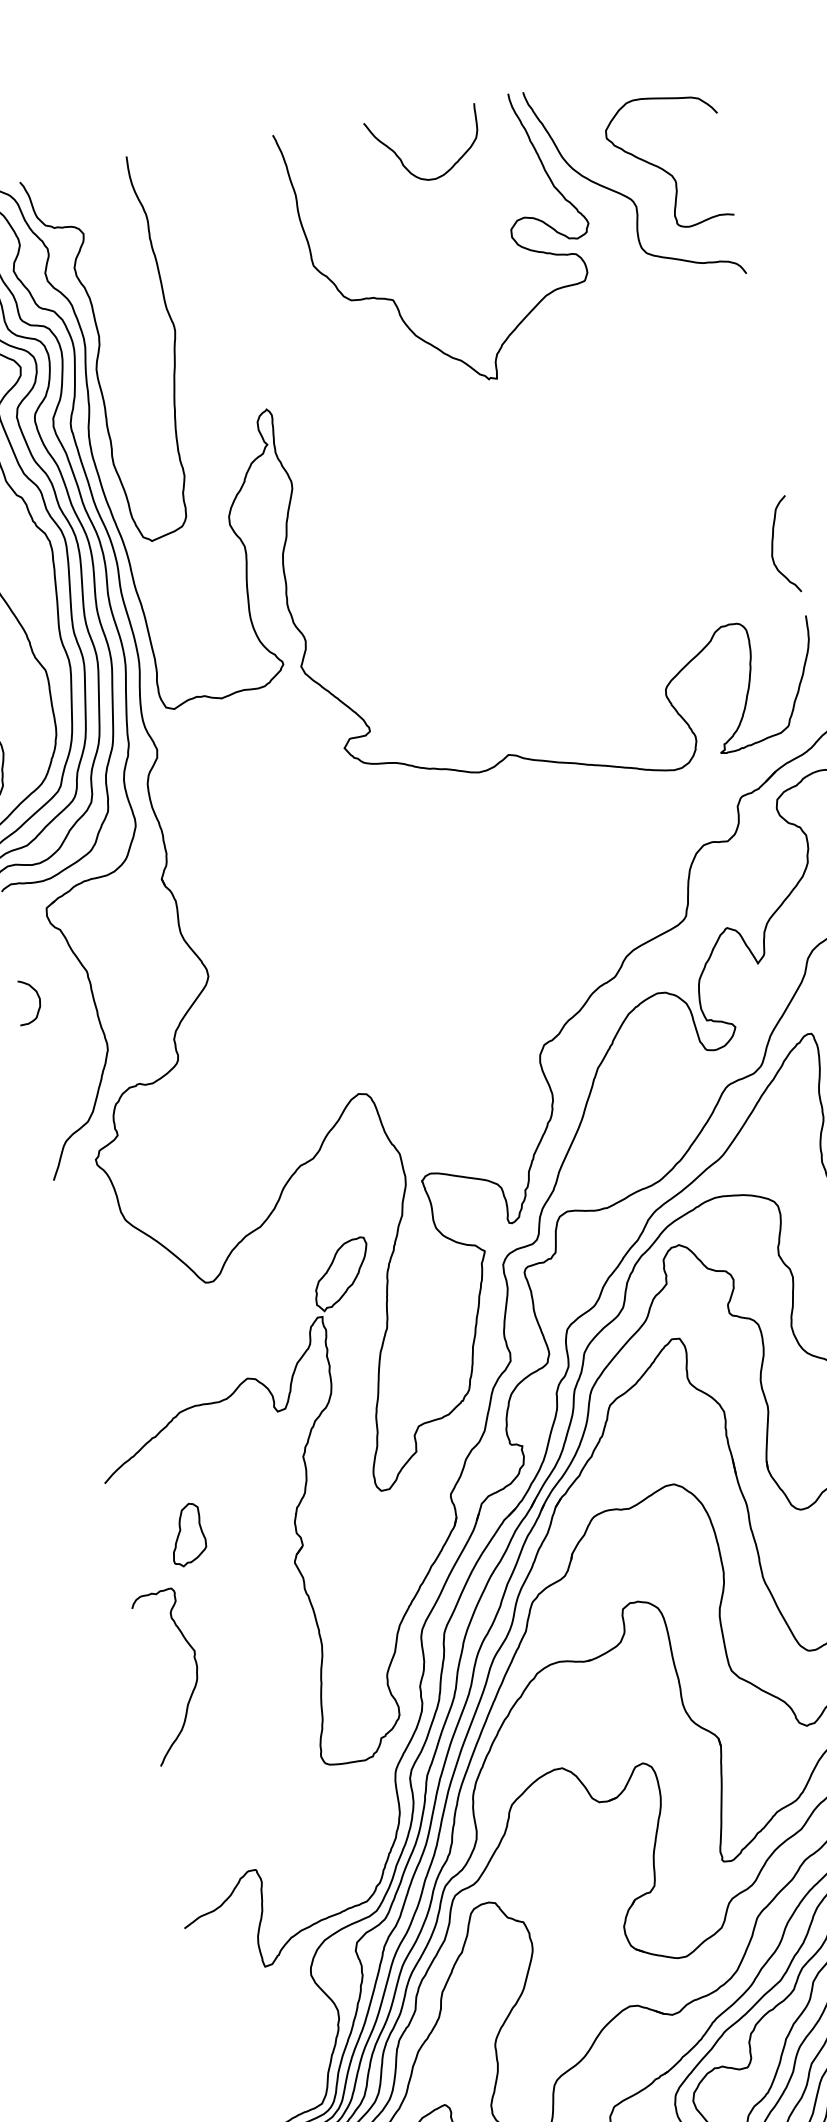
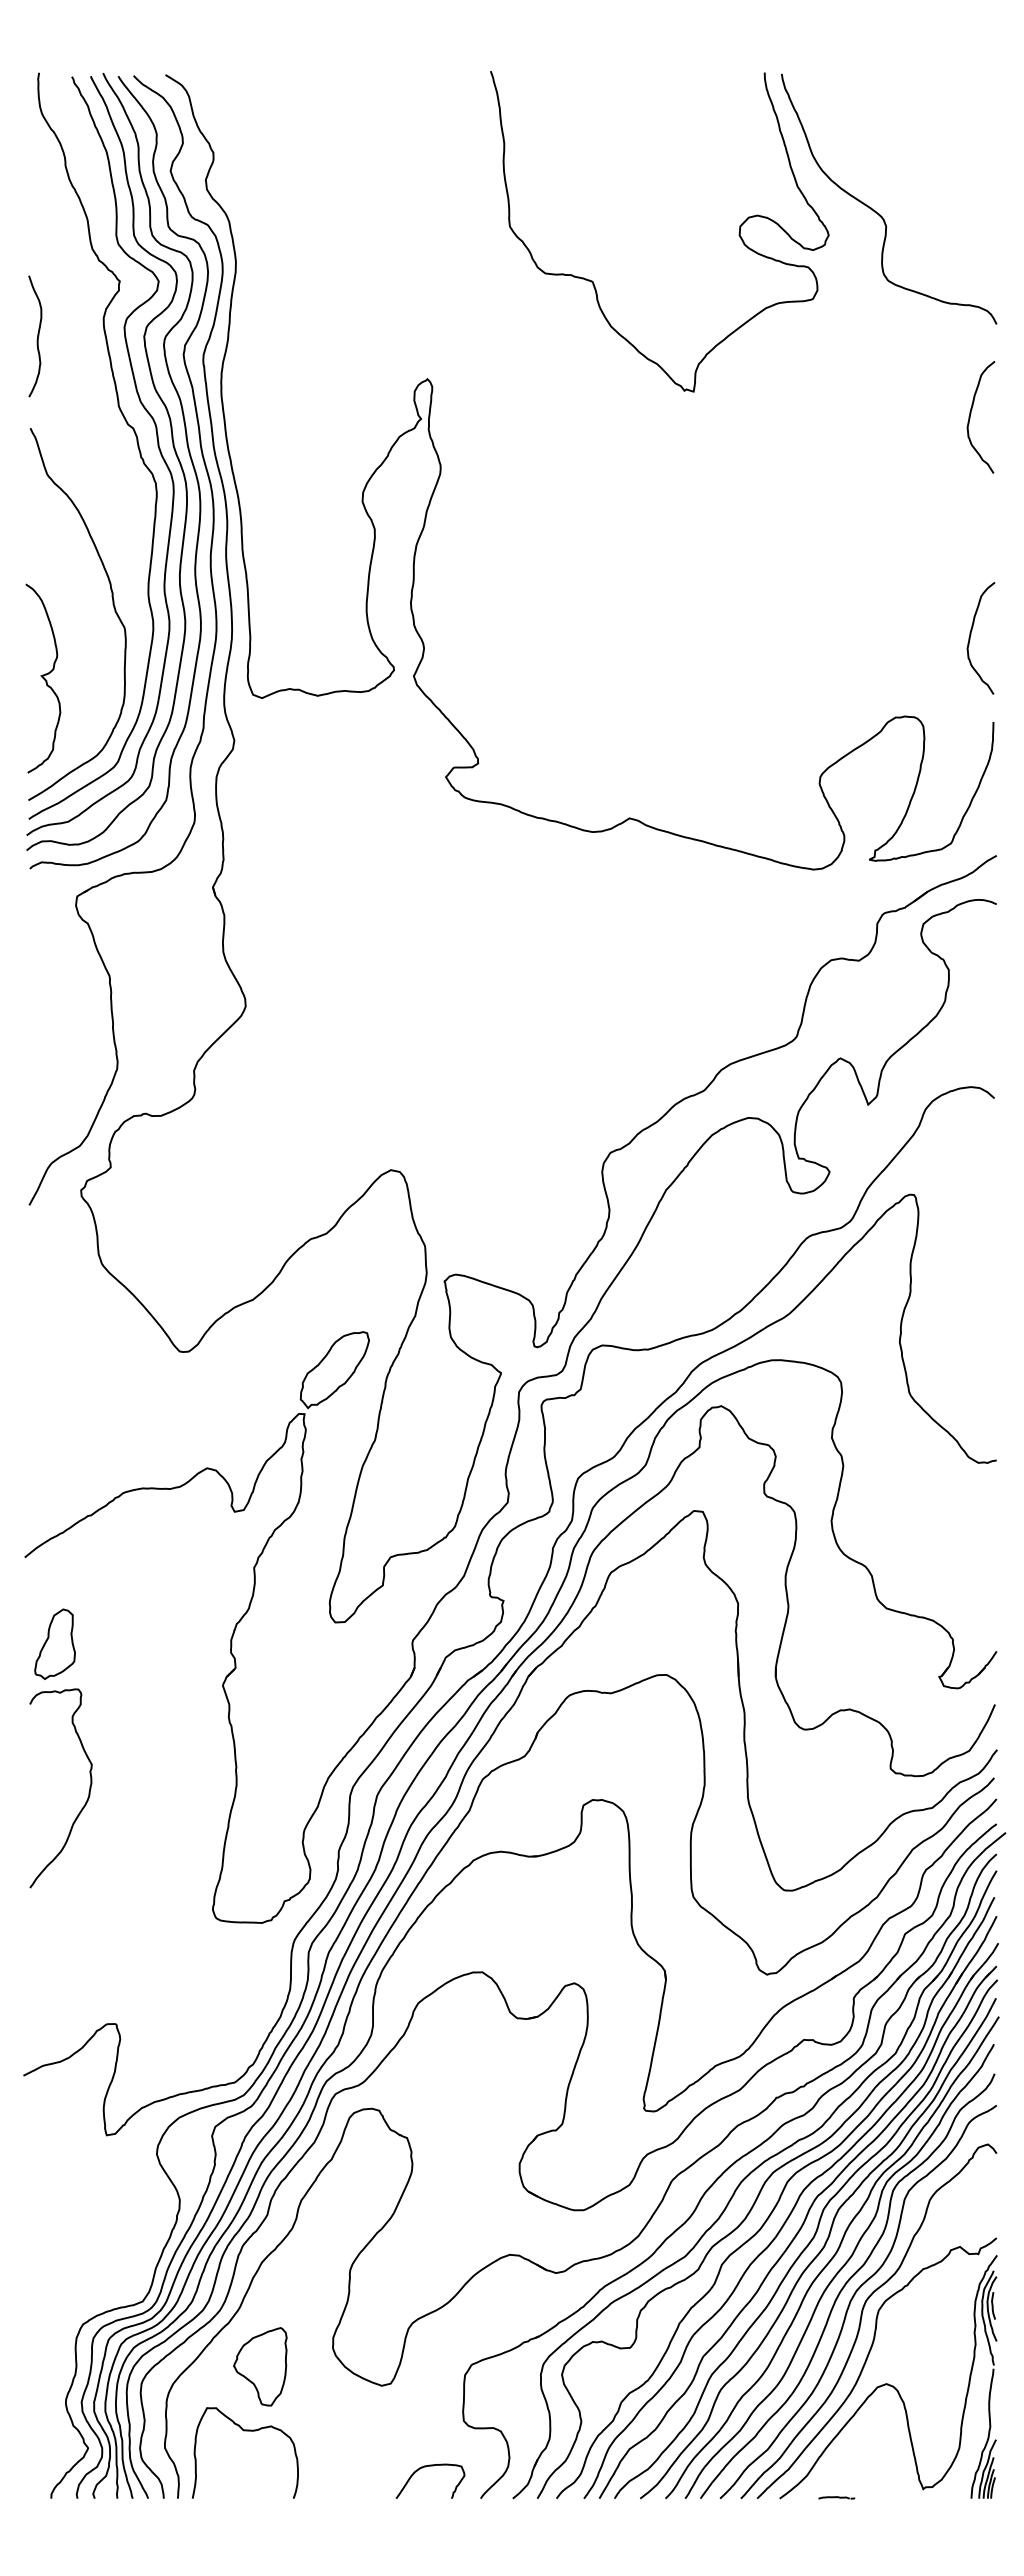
curve: (402, 160) -> (631, 126), removed
curve: (663, 169) -> (924, 189), removed
curve: (99, 350) -> (251, 278), removed
curve: (739, 354) -> (971, 414), added
curve: (38, 1000) -> (49, 999), removed
part: (186, 1534) -> (54, 1643), moved

